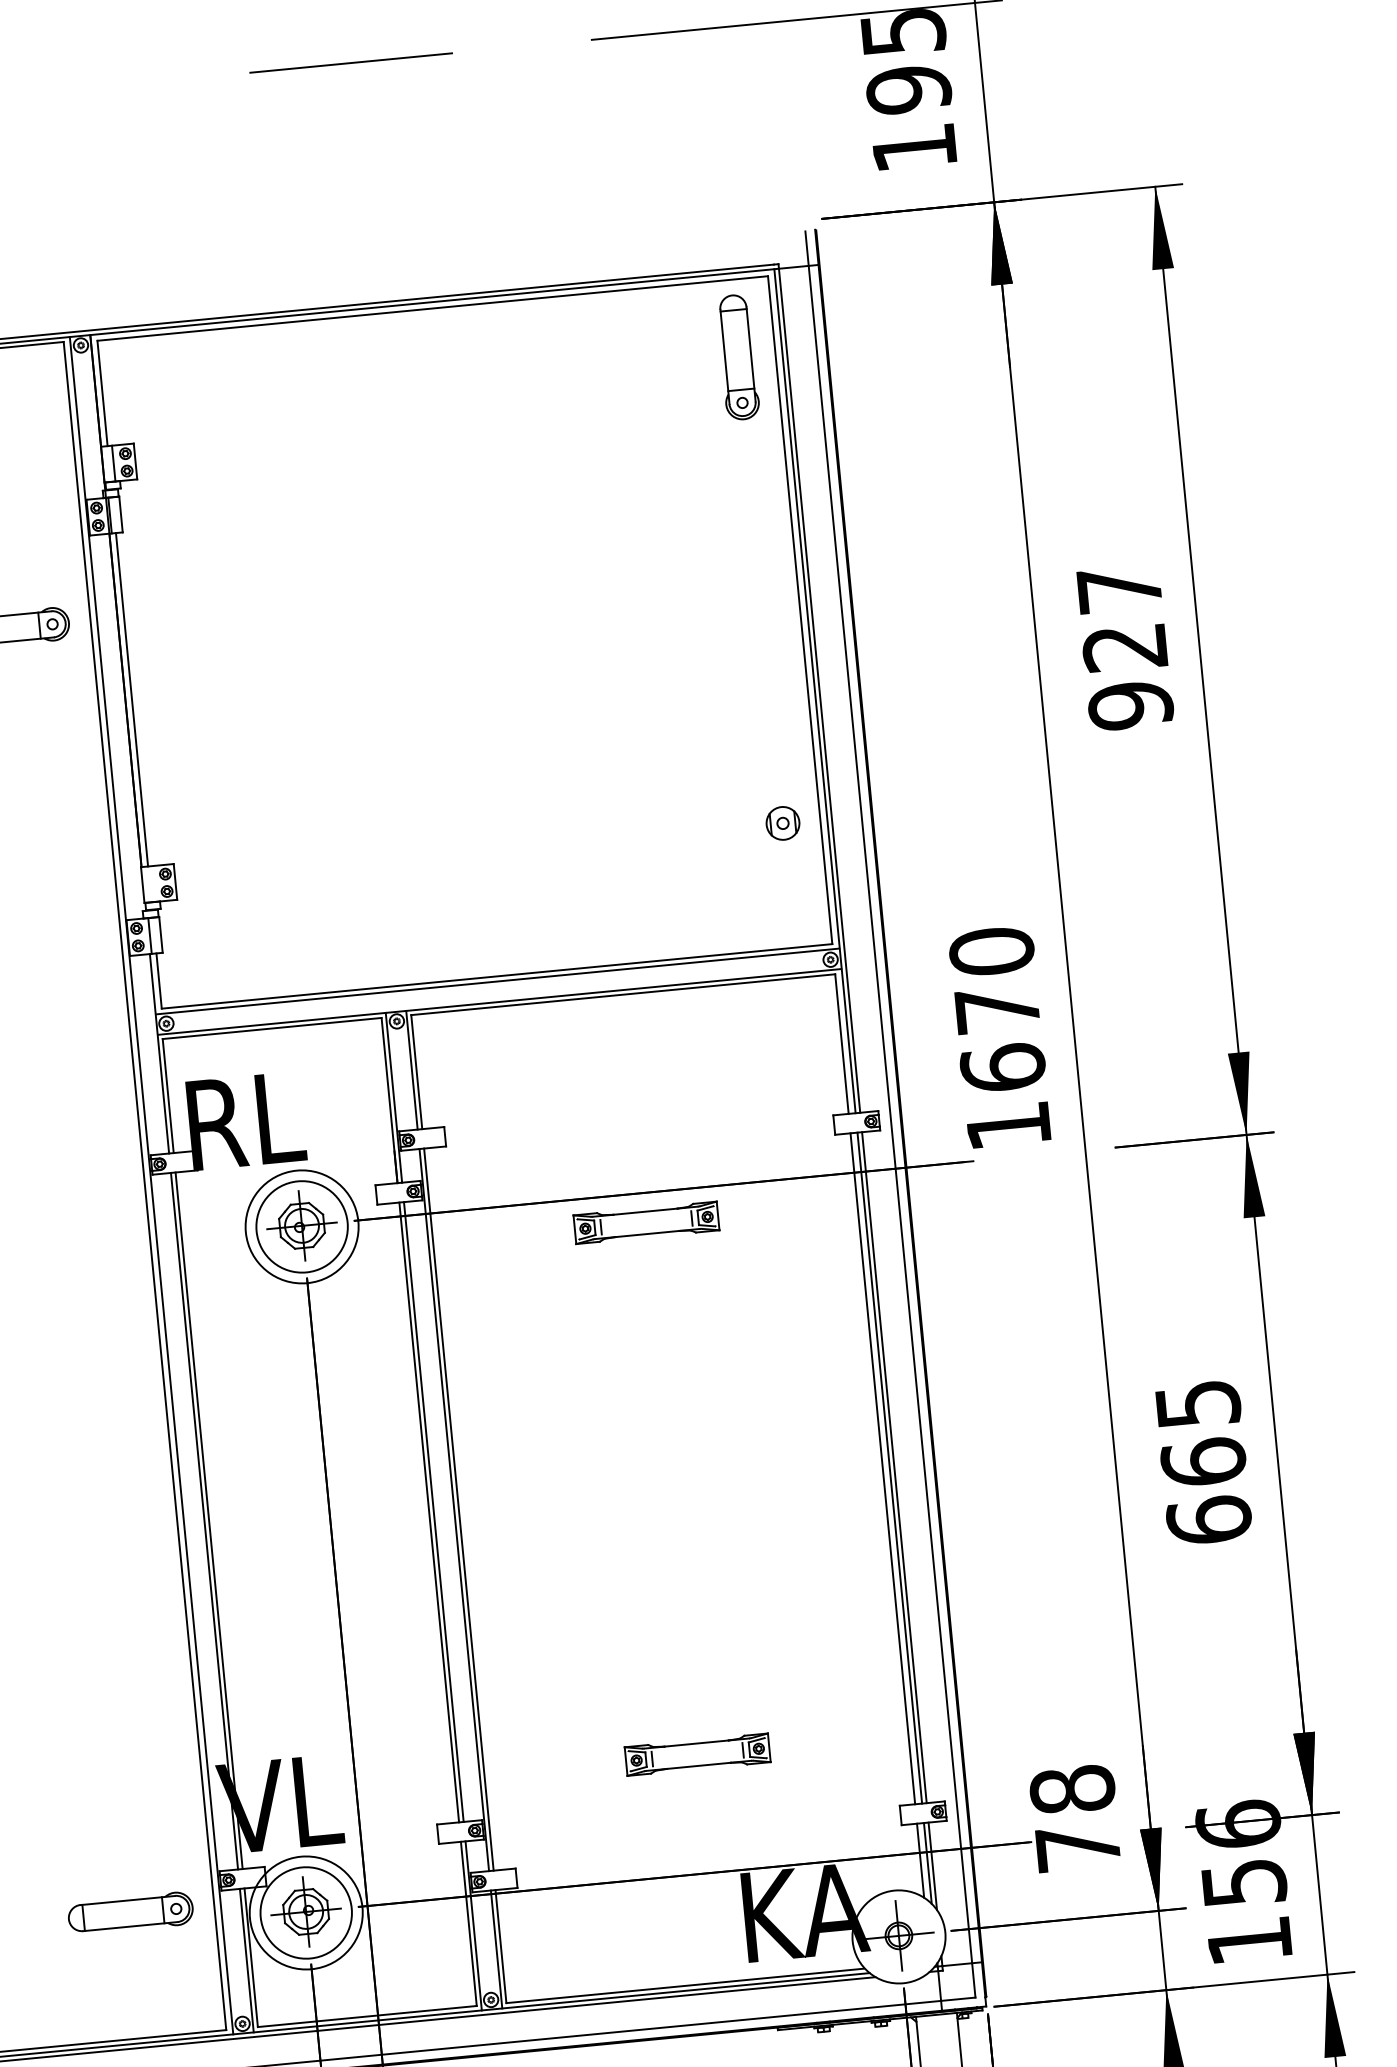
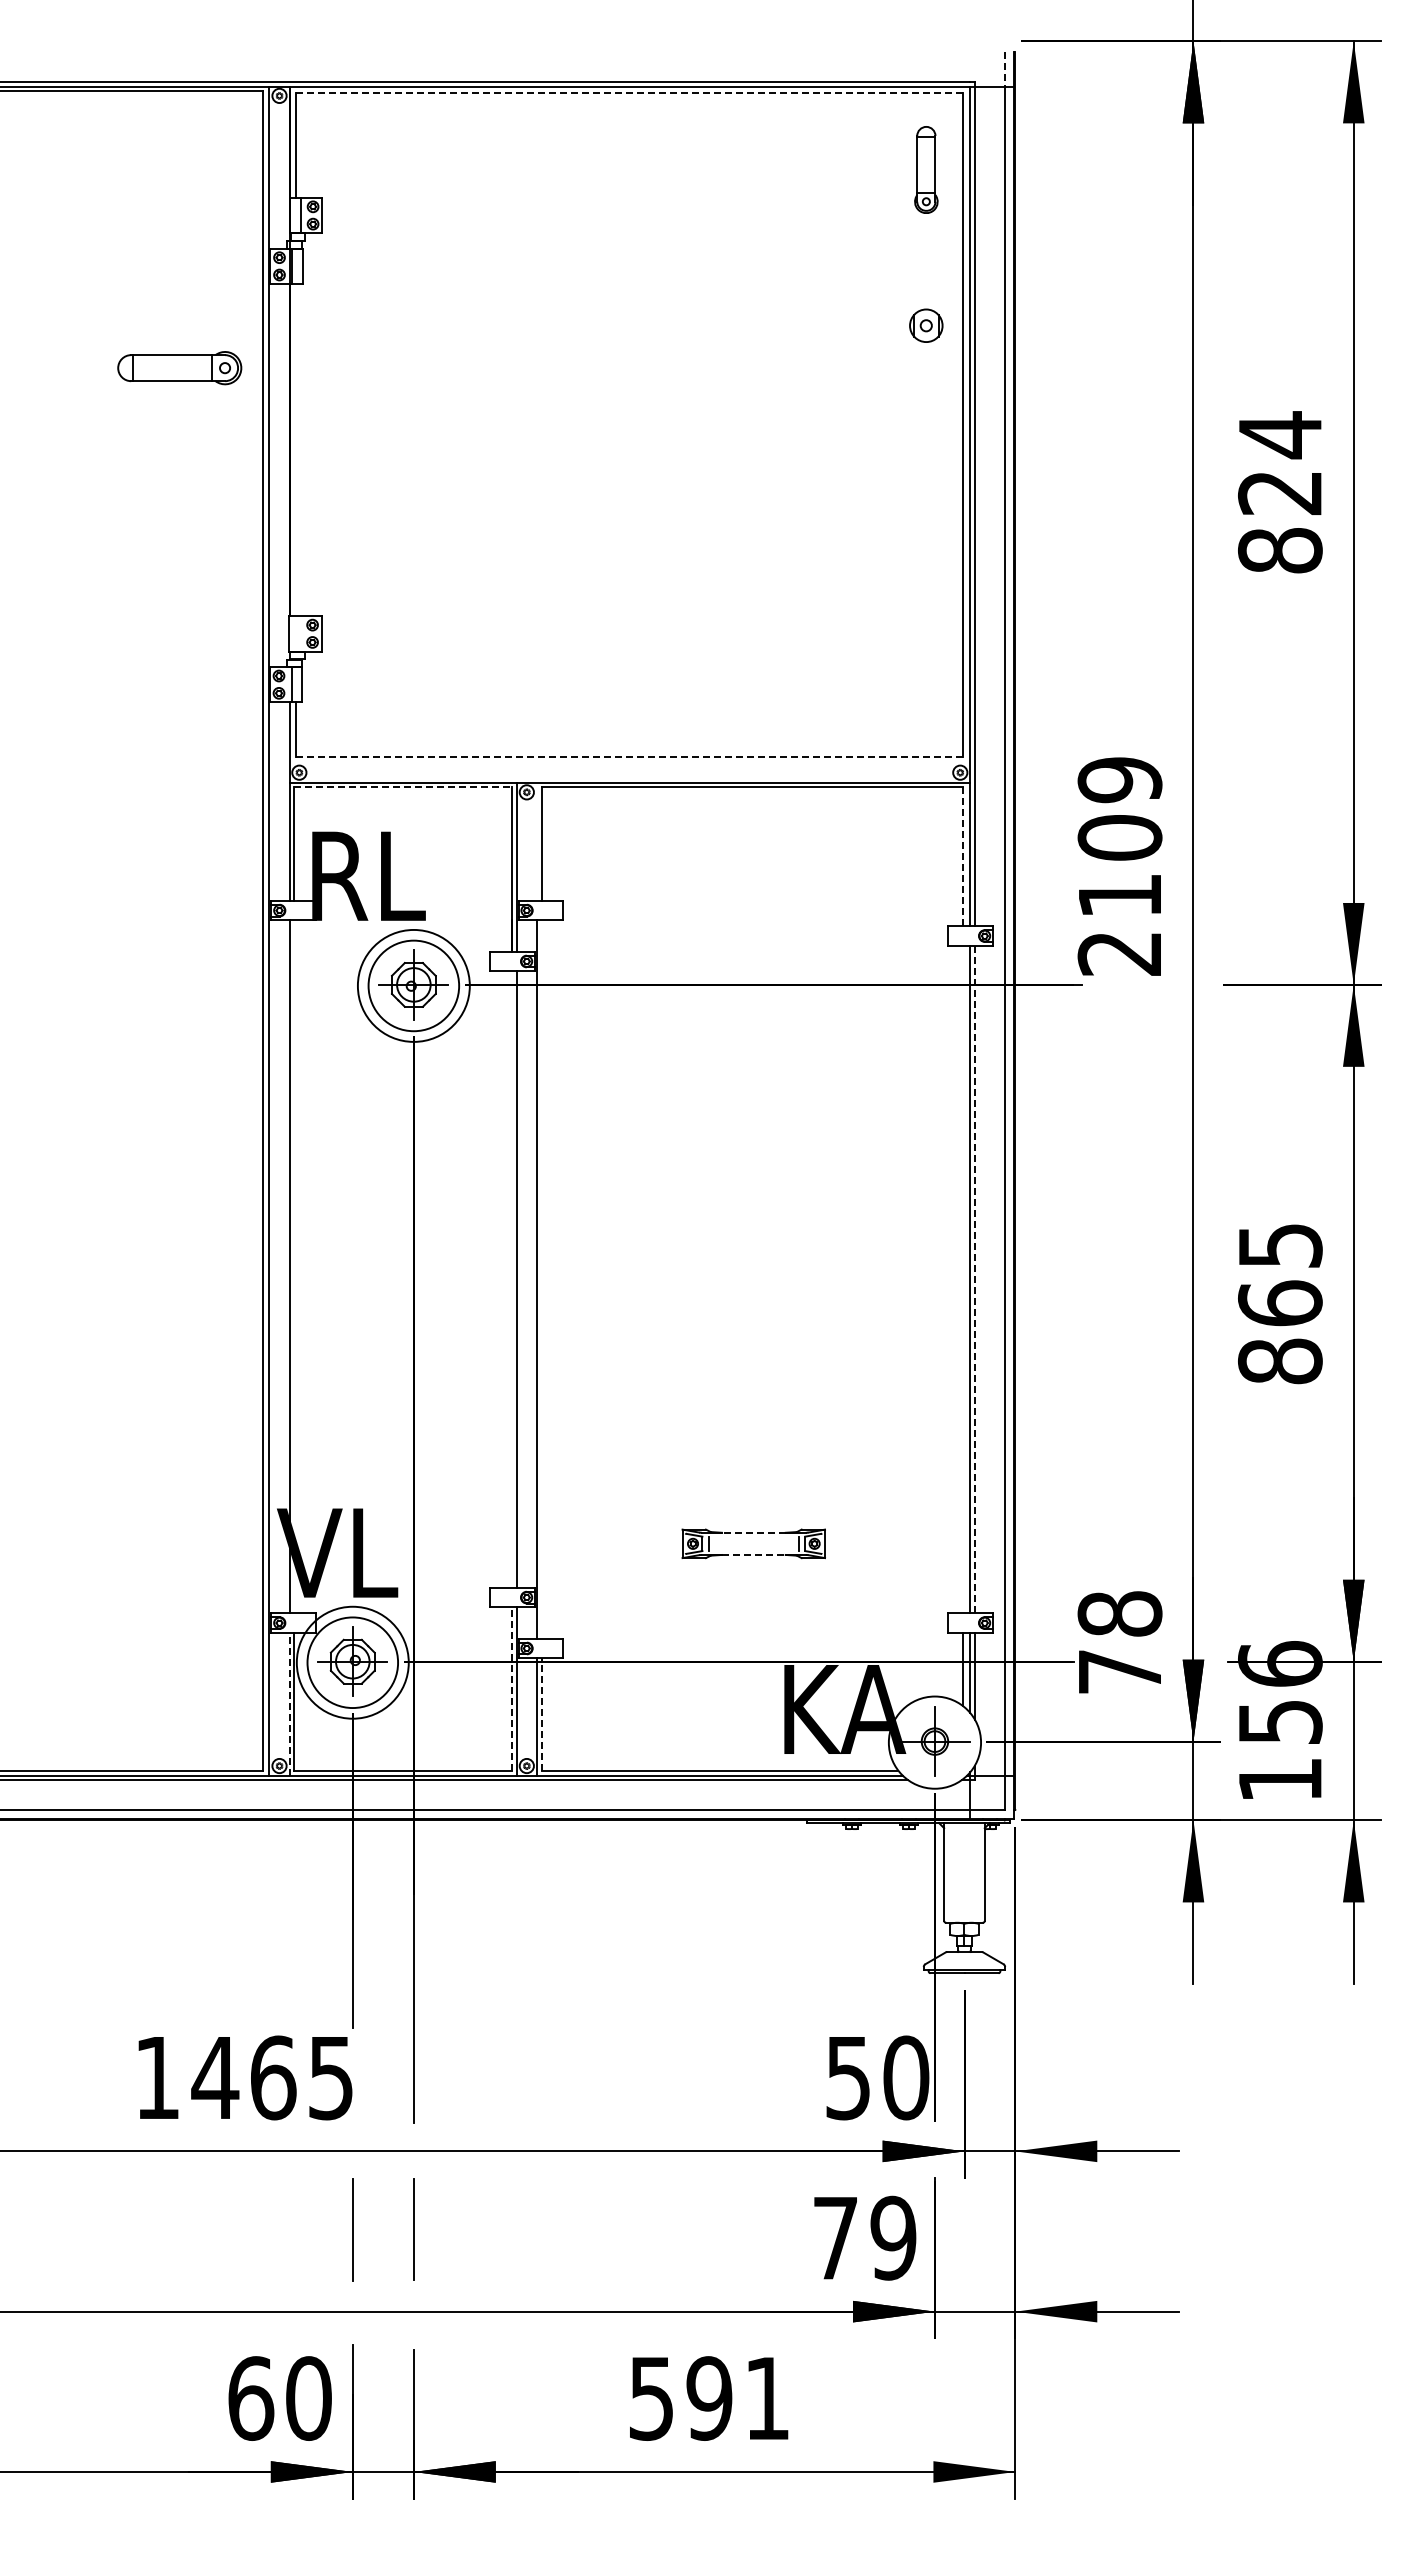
line: (806, 248) -> (1004, 69), solid -> dashed
line: (432, 308) -> (629, 92), solid -> dashed
part: (738, 356) -> (926, 169), size x0.7
text: (1125, 647) -> (1280, 492), 927 -> 824
line: (132, 699) -> (296, 449), removed
part: (783, 823) -> (926, 325), moved
line: (496, 976) -> (629, 757), solid -> dashed
line: (497, 981) -> (629, 762), removed
line: (272, 1028) -> (403, 787), solid -> dashed
text: (999, 1038) -> (1119, 866), 1670 -> 2109
line: (842, 1044) -> (963, 857), solid -> dashed
line: (412, 1069) -> (537, 841), removed
part: (646, 1222) -> (753, 1014), removed
line: (893, 1467) -> (974, 1279), solid -> dashed
line: (882, 1468) -> (963, 1279), removed
line: (458, 1509) -> (541, 1279), removed
line: (429, 1512) -> (512, 1279), removed
line: (209, 1520) -> (294, 1266), removed
text: (1209, 1520) -> (1280, 1361), 665 -> 865
line: (696, 1743) -> (753, 1532), solid -> dashed
line: (698, 1765) -> (753, 1554), solid -> dashed
part: (130, 1913) -> (179, 1646), removed
line: (469, 1923) -> (512, 1688), solid -> dashed
line: (500, 1945) -> (541, 1713), solid -> dashed
line: (246, 1960) -> (289, 1703), solid -> dashed

